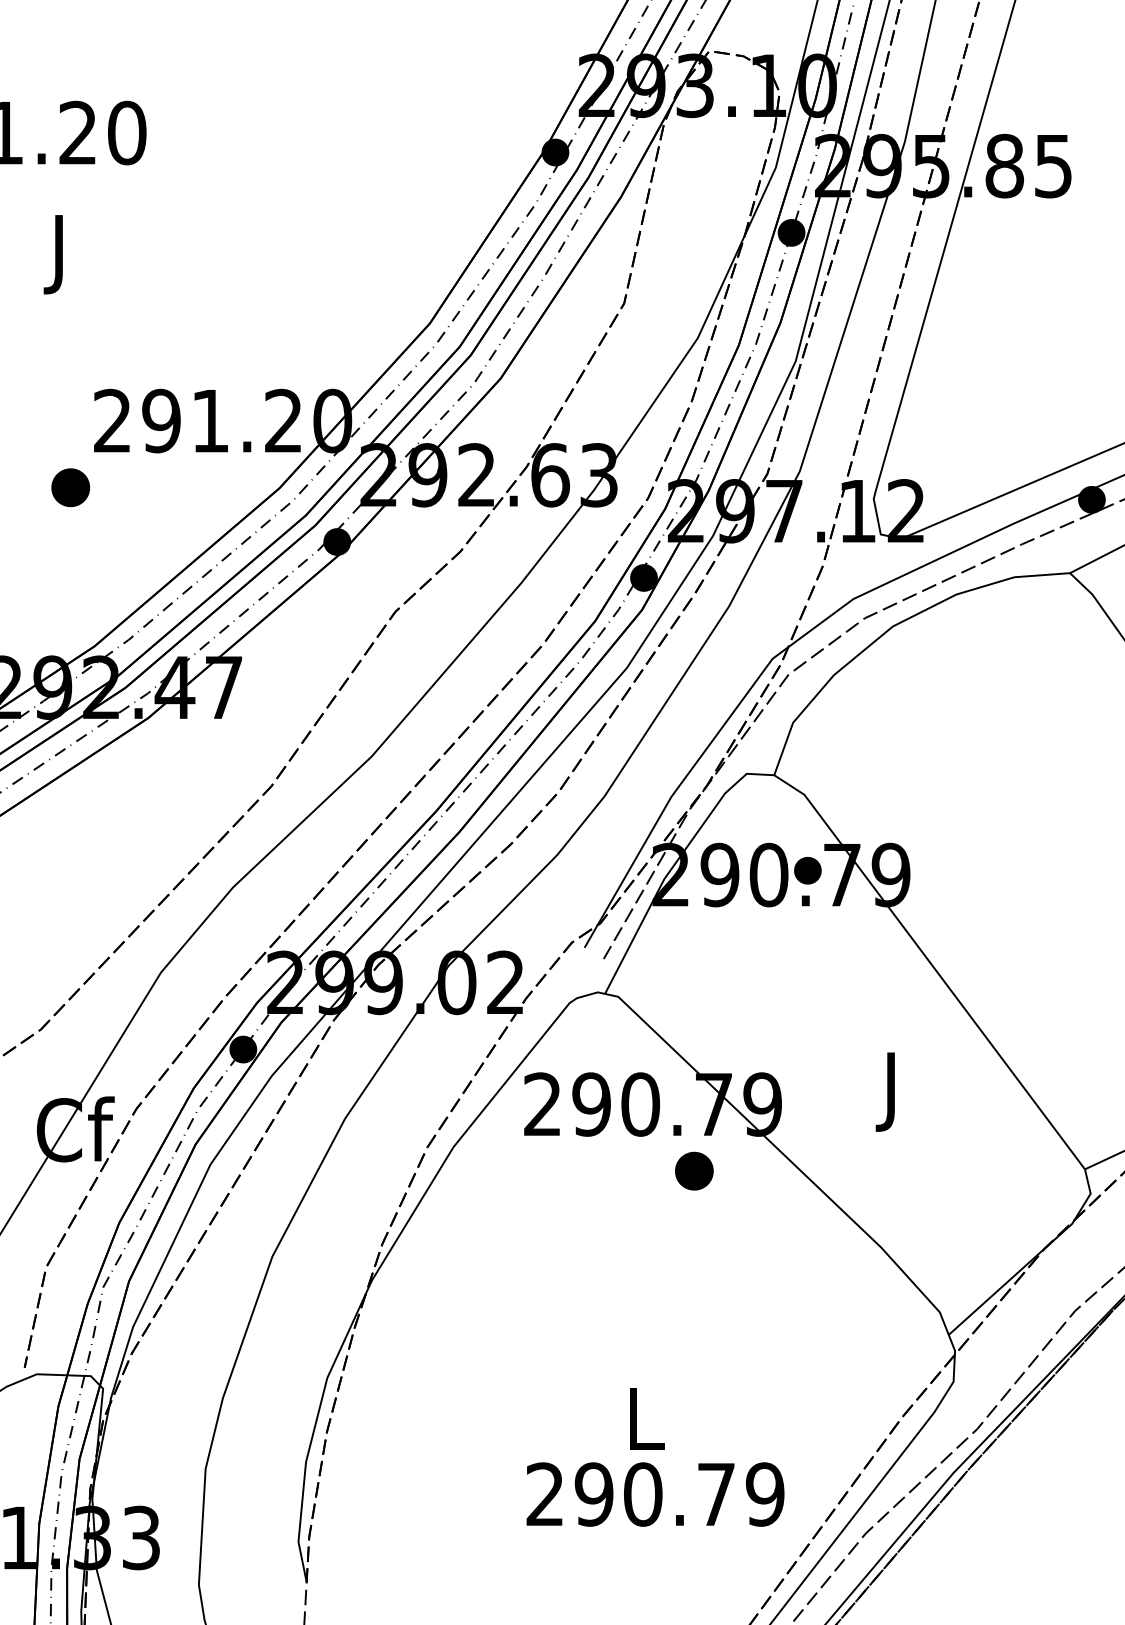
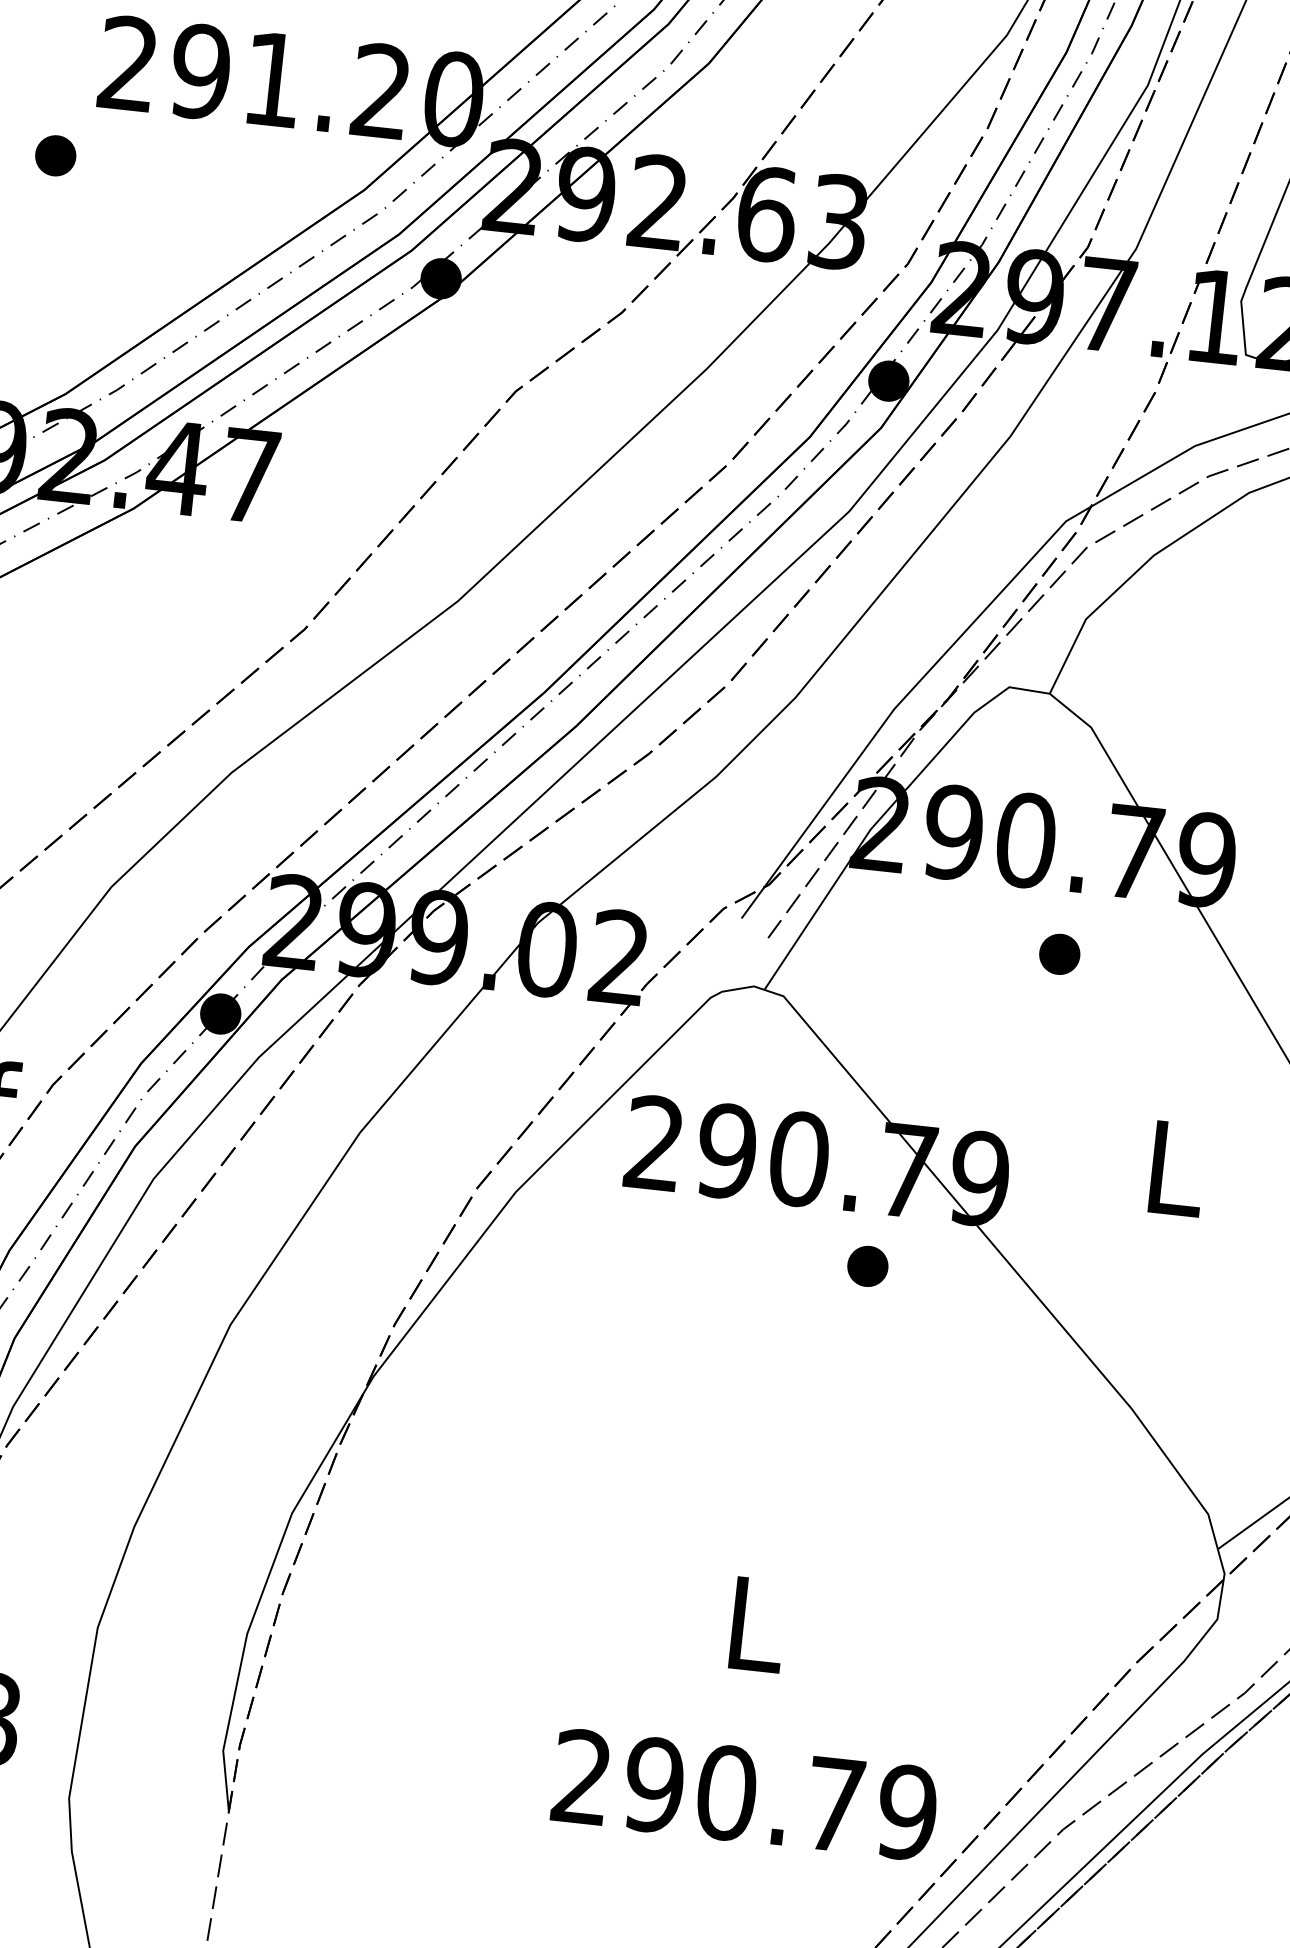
part: (70, 487) -> (55, 155), size x0.71
part: (807, 870) -> (1059, 953), moved
text: (893, 1091) -> (1175, 1180), J -> L
part: (693, 1171) -> (866, 1266), size x0.71
text: (655, 1494) -> (745, 1794), moved

